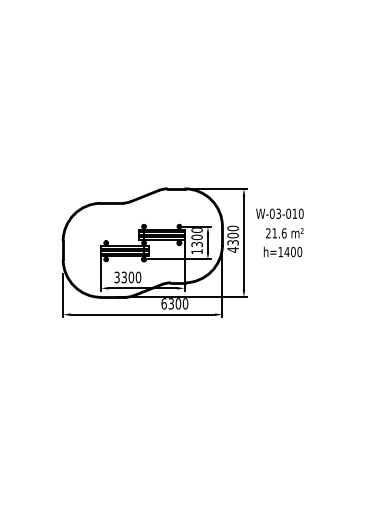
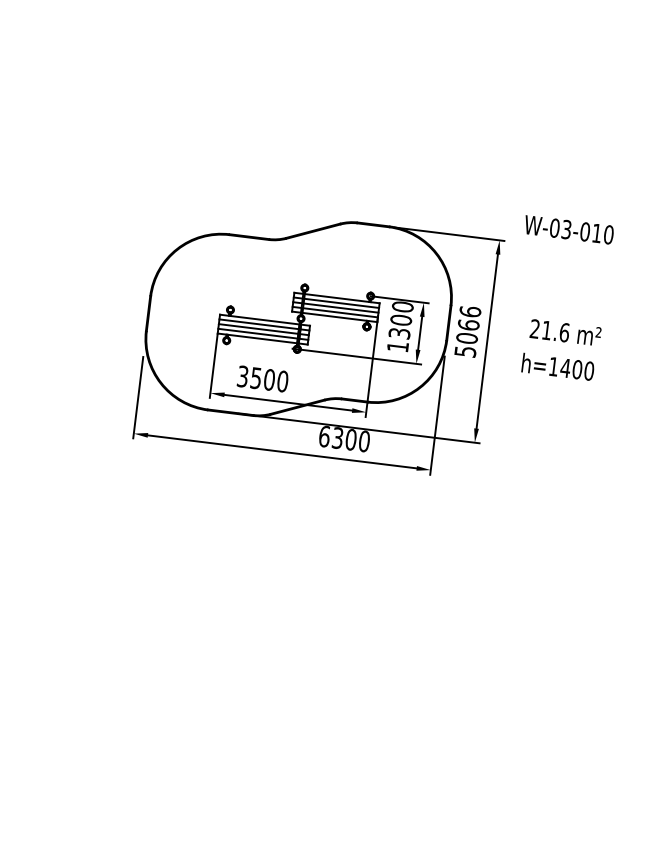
text: (279, 213) -> (568, 229), moved
text: (232, 238) -> (466, 330), 4300 -> 5066
text: (123, 276) -> (255, 376), 3300 -> 3500

